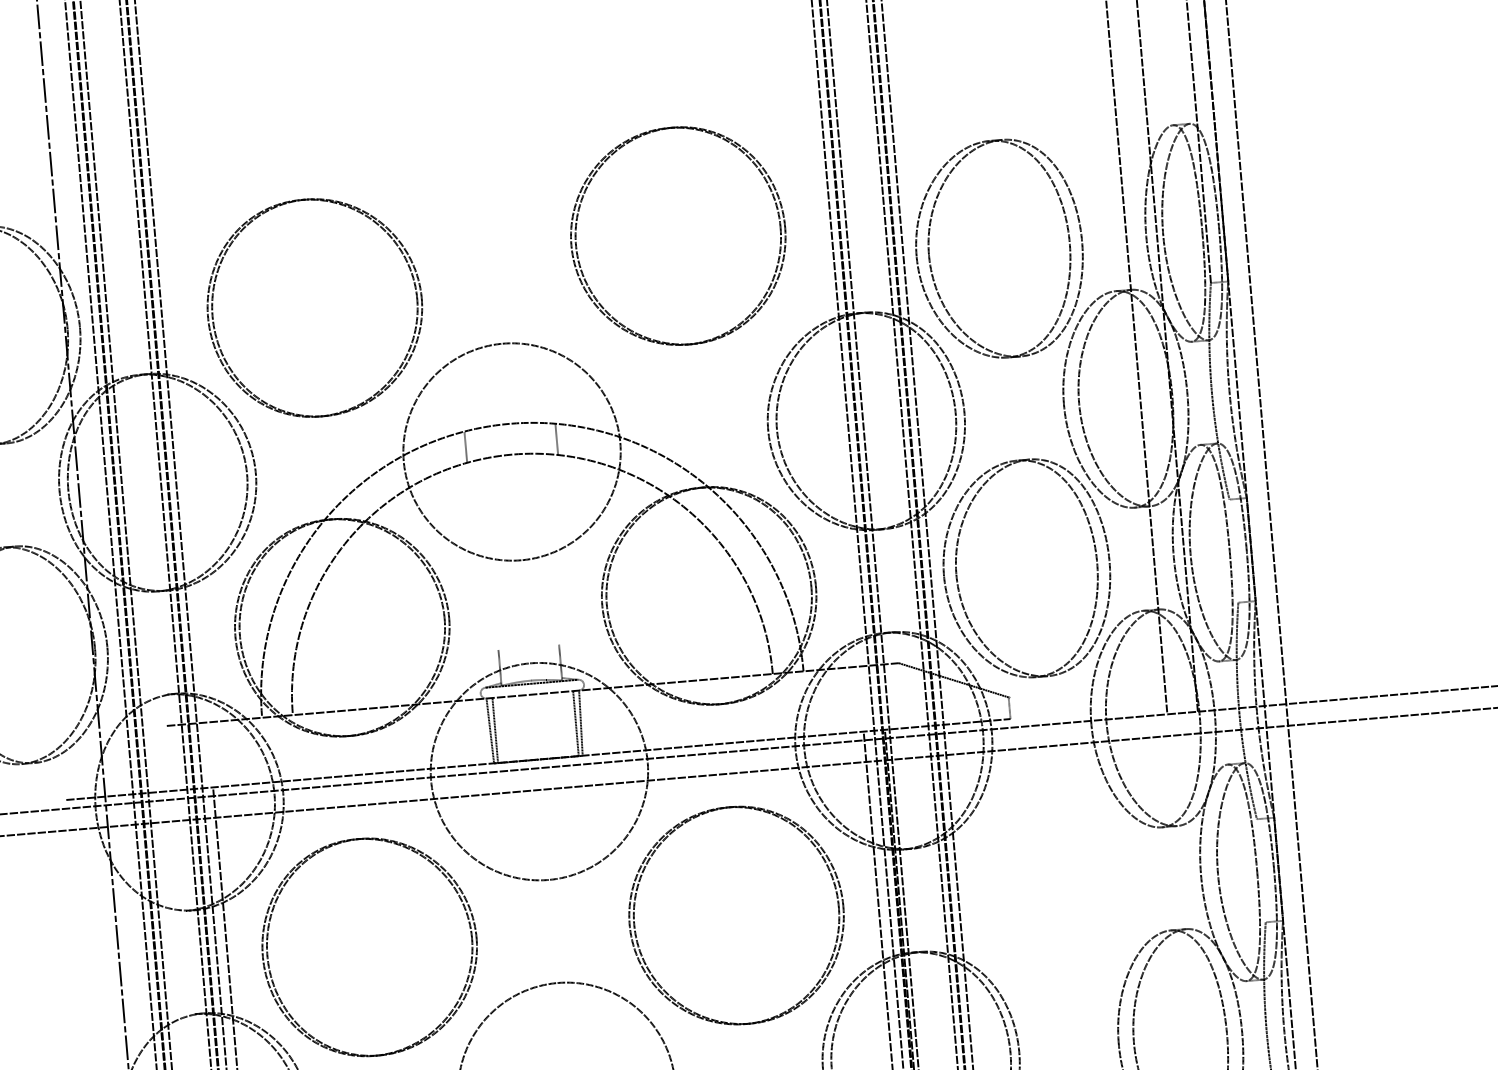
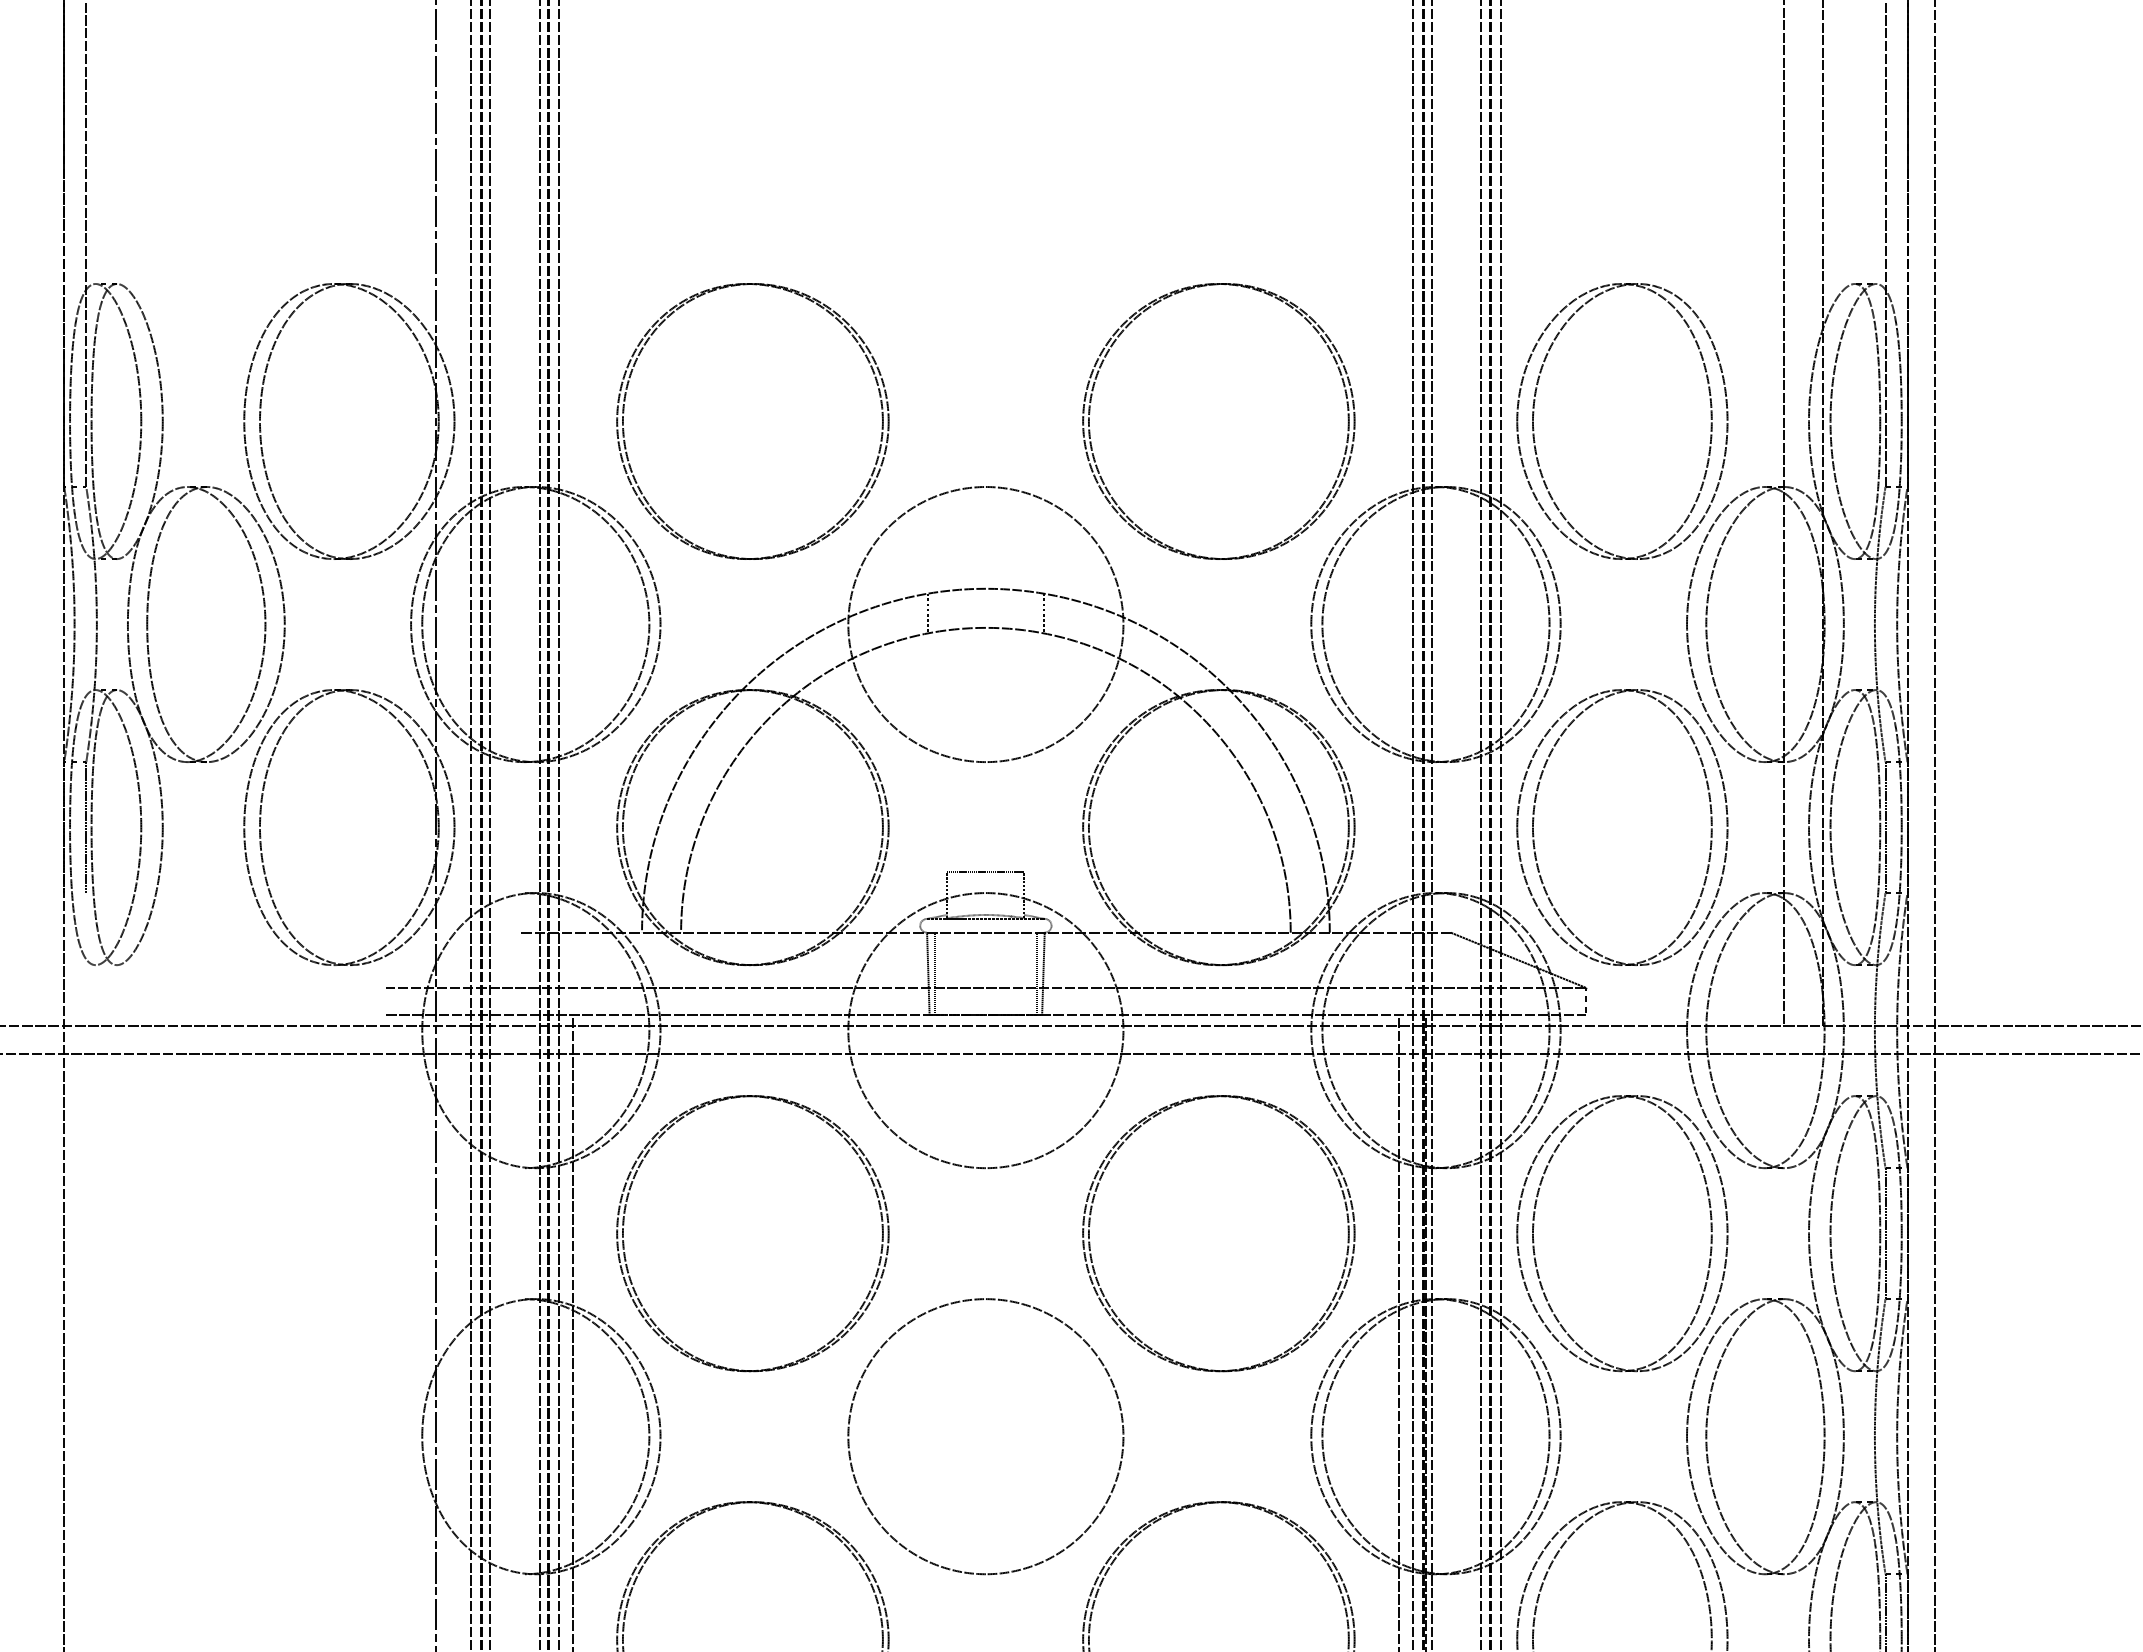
part: (576, 237) -> (1090, 412), moved
line: (1233, 551) -> (1885, 827), added
line: (528, 647) -> (985, 872), added
line: (536, 737) -> (985, 987), added
line: (1261, 870) -> (1885, 1233), added
part: (1123, 880) -> (1710, 1231), added

